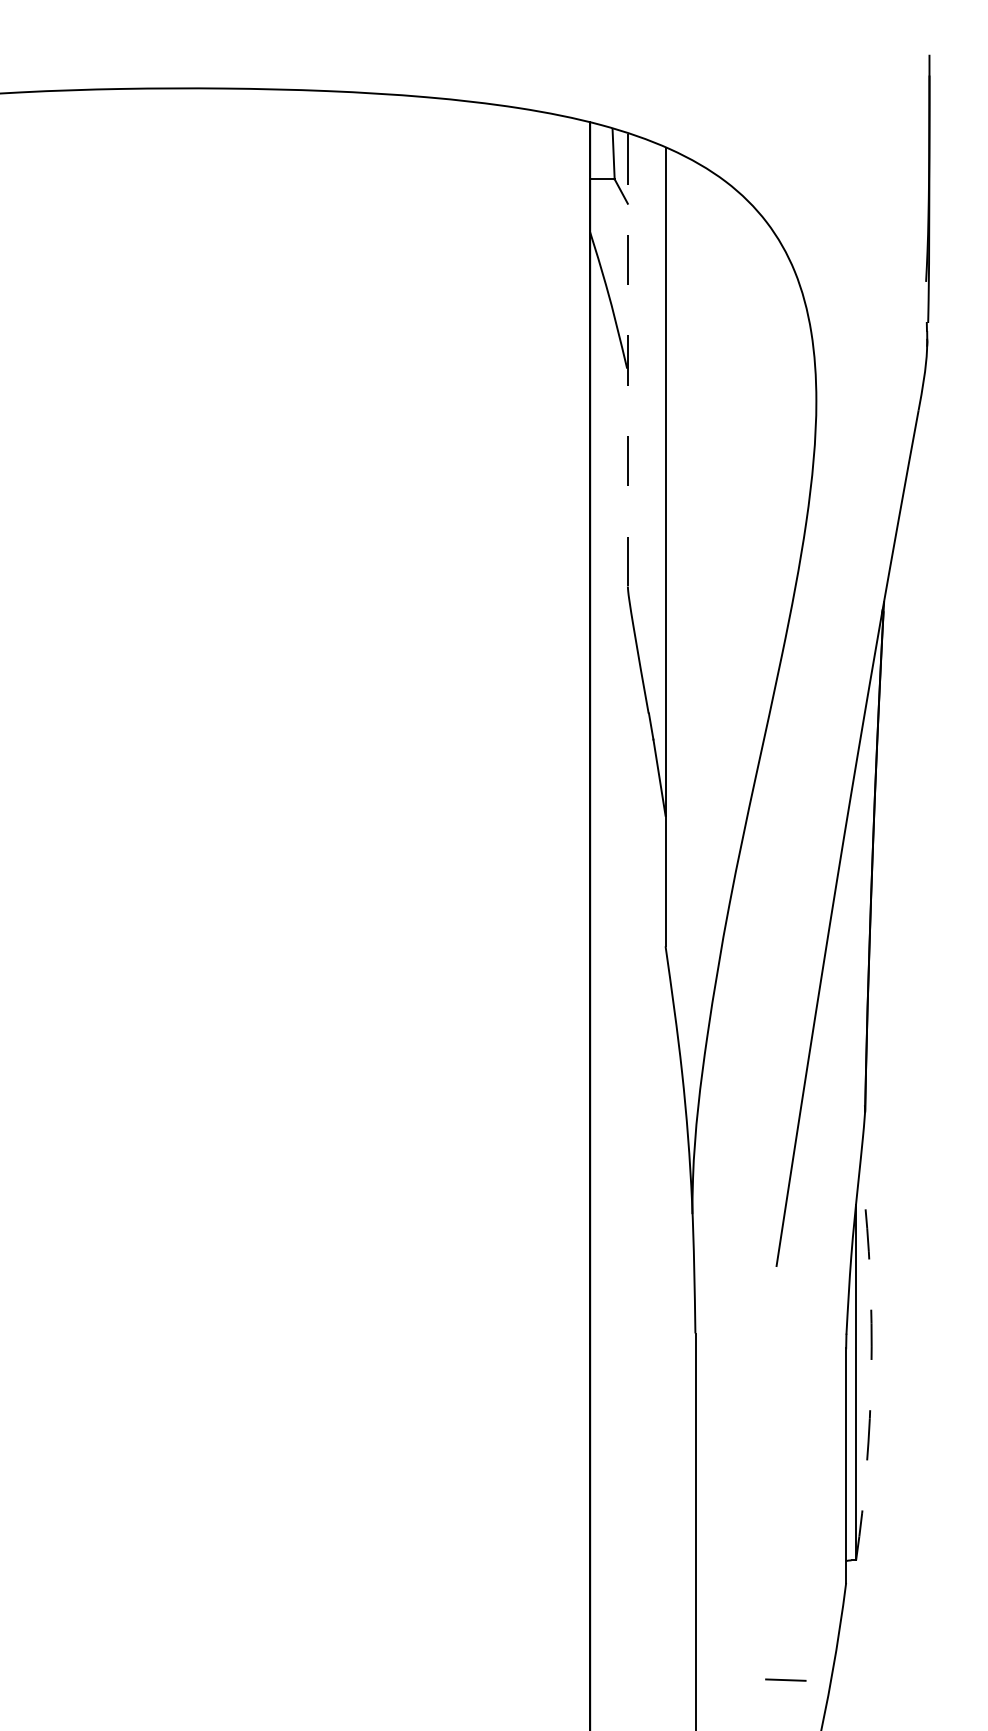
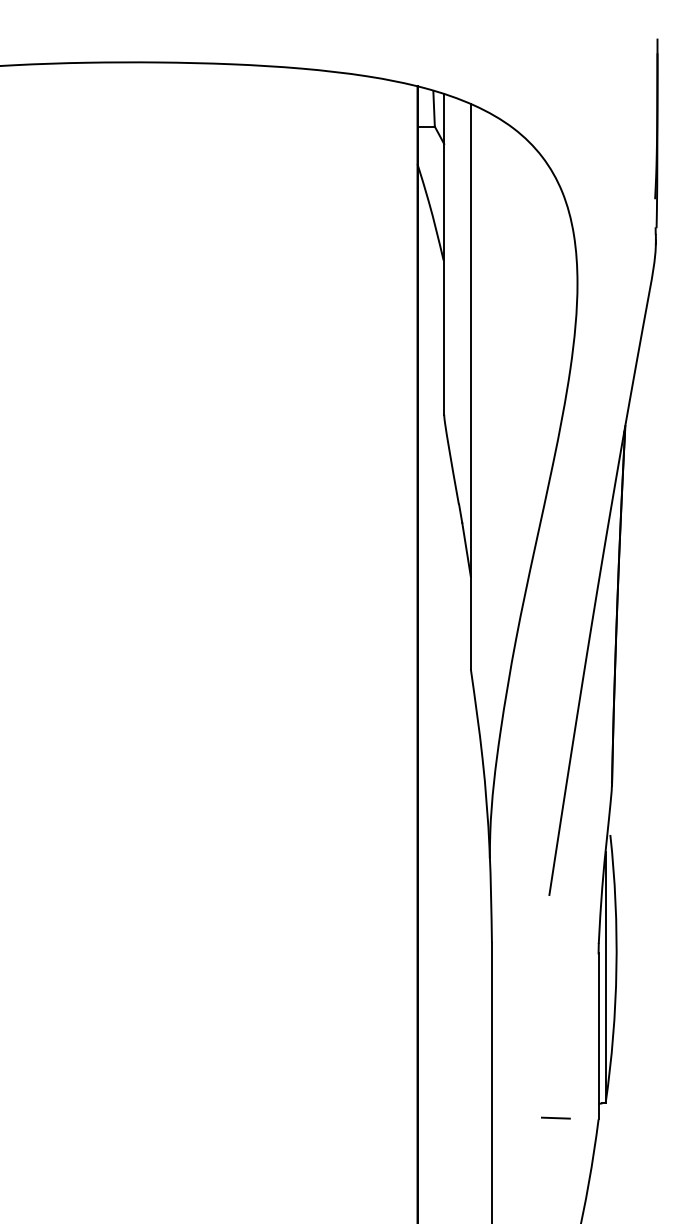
line: (628, 360) -> (444, 254), dashed -> solid
arc: (871, 1370) -> (616, 969), dashed -> solid
line: (785, 1679) -> (555, 1117), moved

